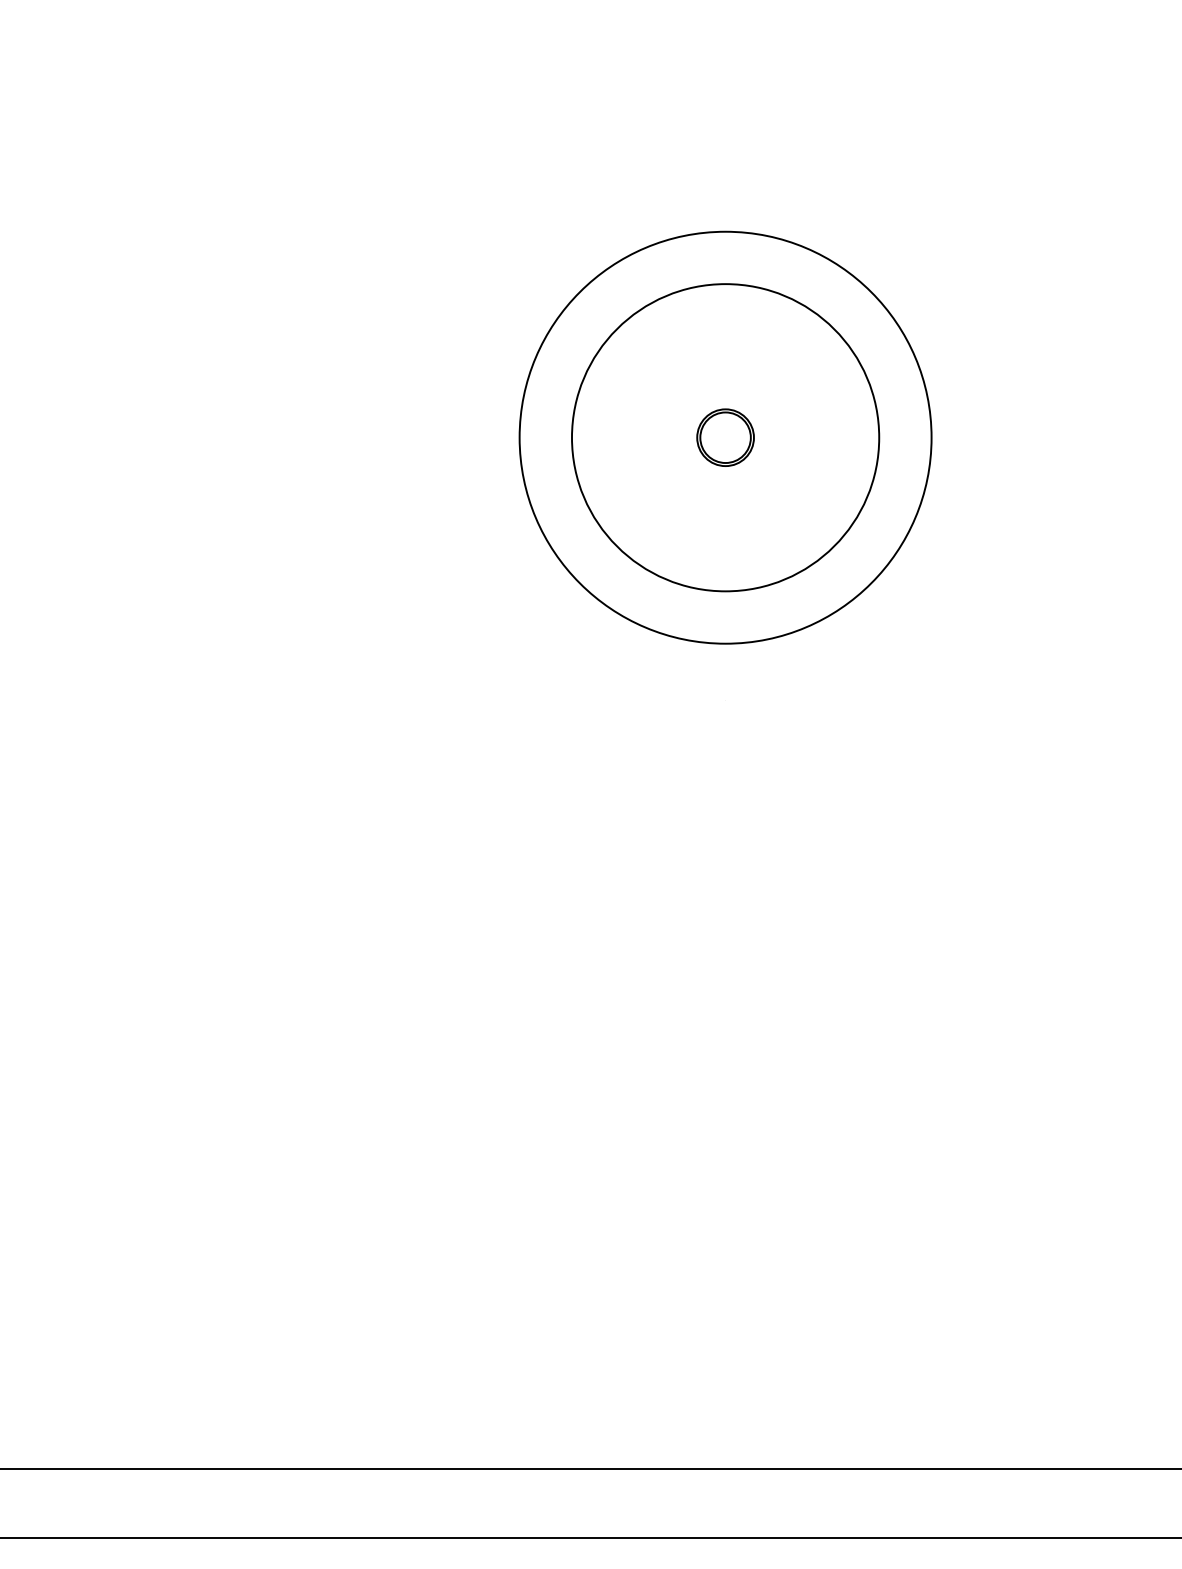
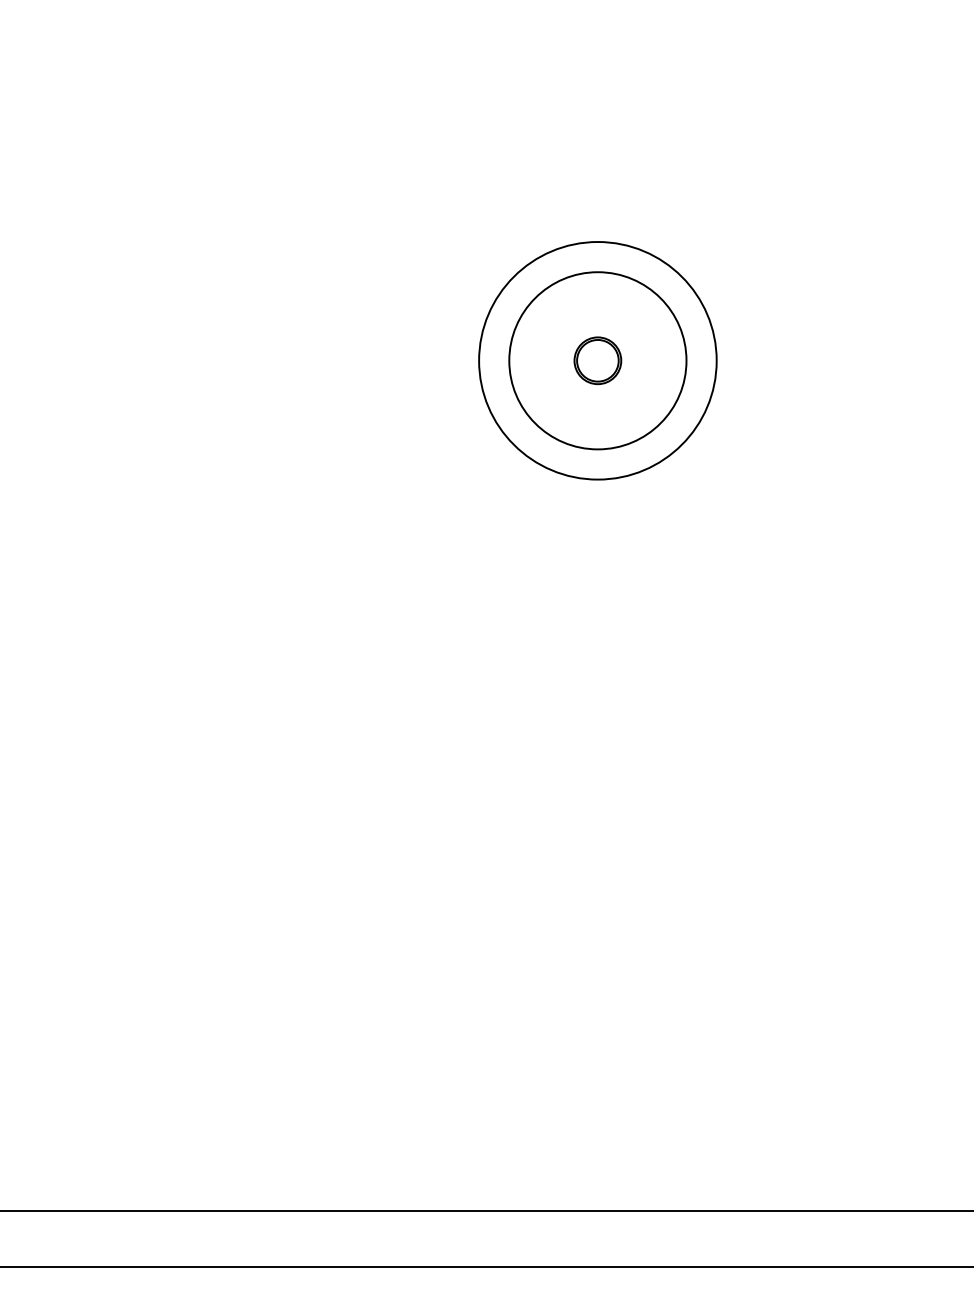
circle: (725, 437) -> (597, 360), size x0.7
circle: (725, 437) -> (597, 360), size x0.7

